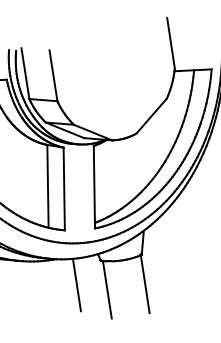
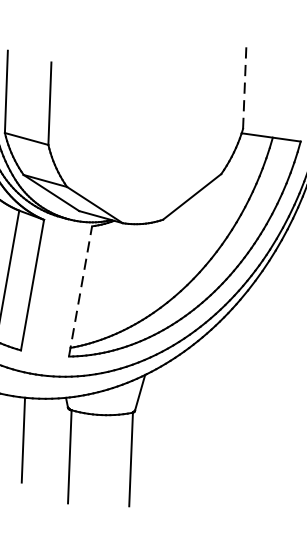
line: (171, 43) -> (245, 88), solid -> dashed
line: (94, 186) -> (80, 290), solid -> dashed

